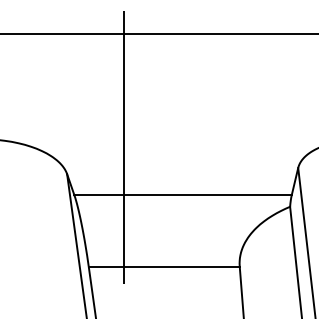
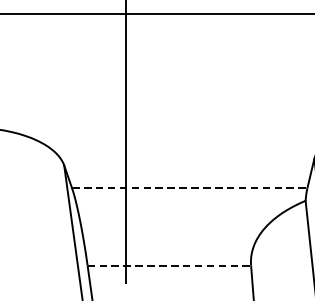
line: (183, 195) -> (190, 188), solid -> dashed
line: (164, 266) -> (169, 265), solid -> dashed

